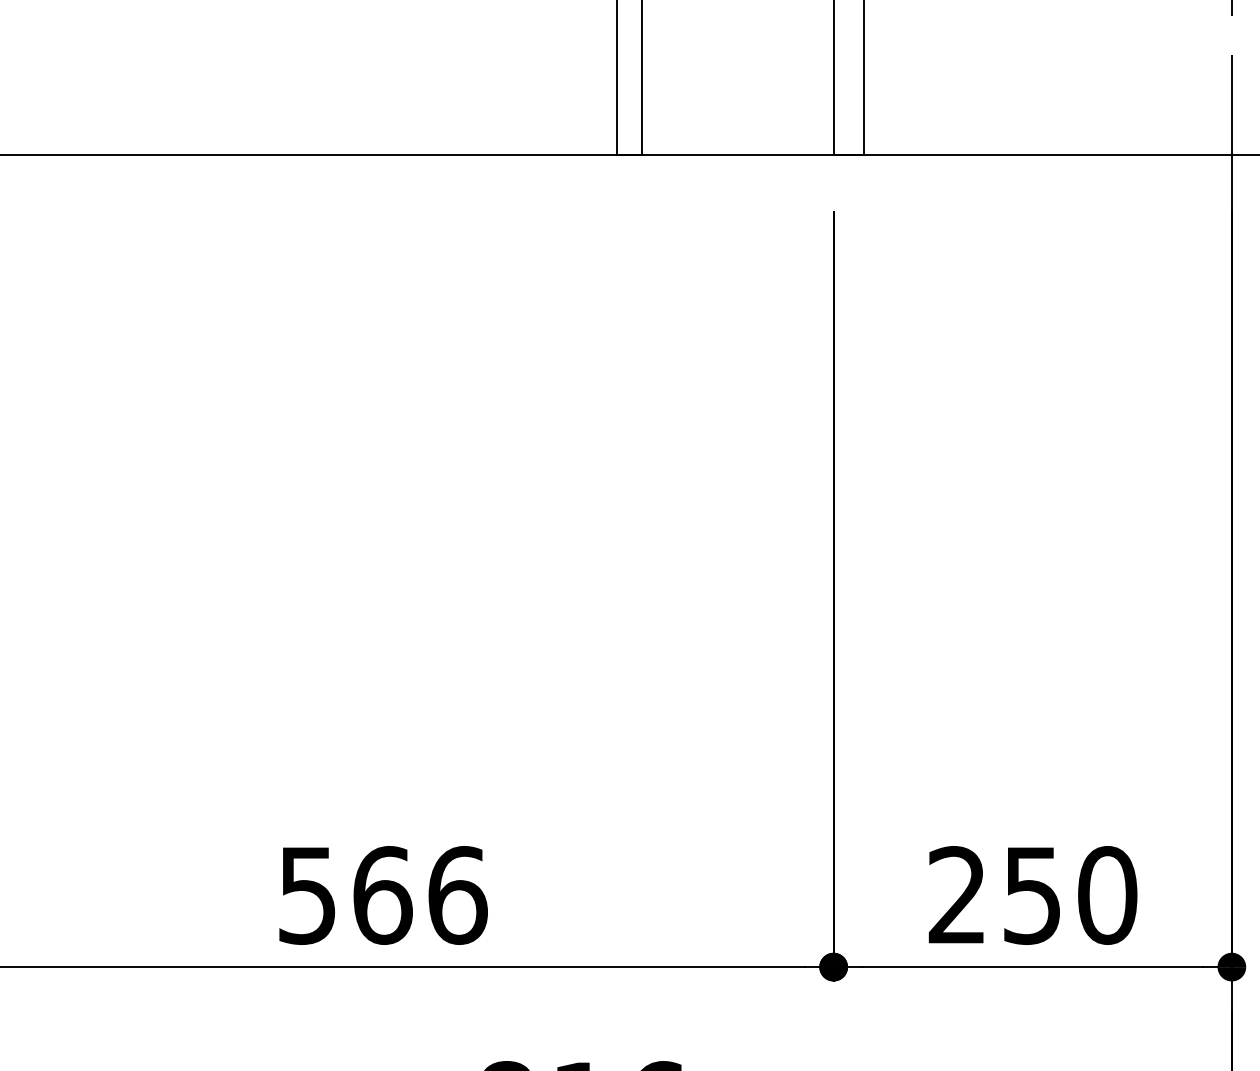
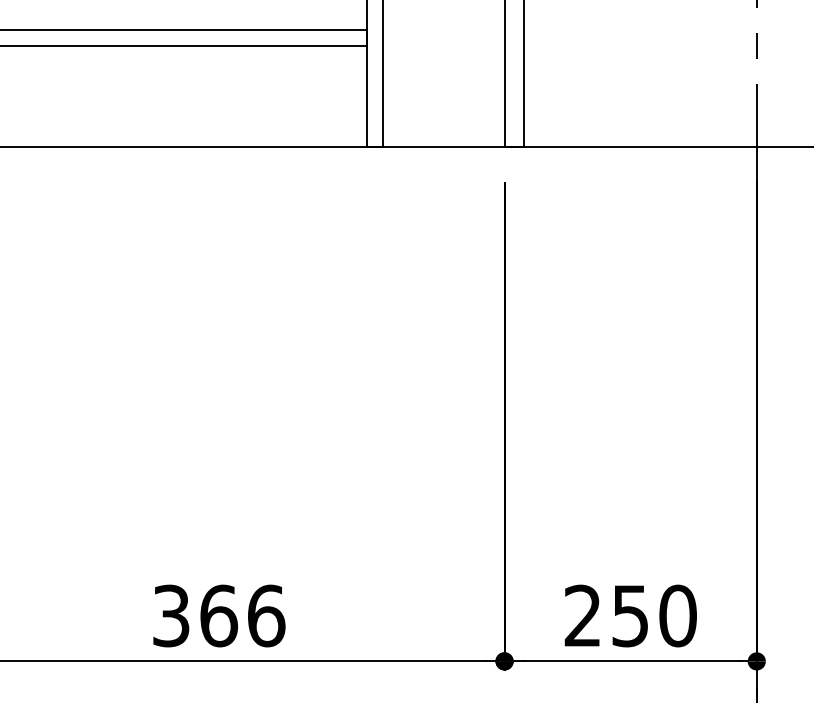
text: (307, 894) -> (171, 615), 566 -> 366

